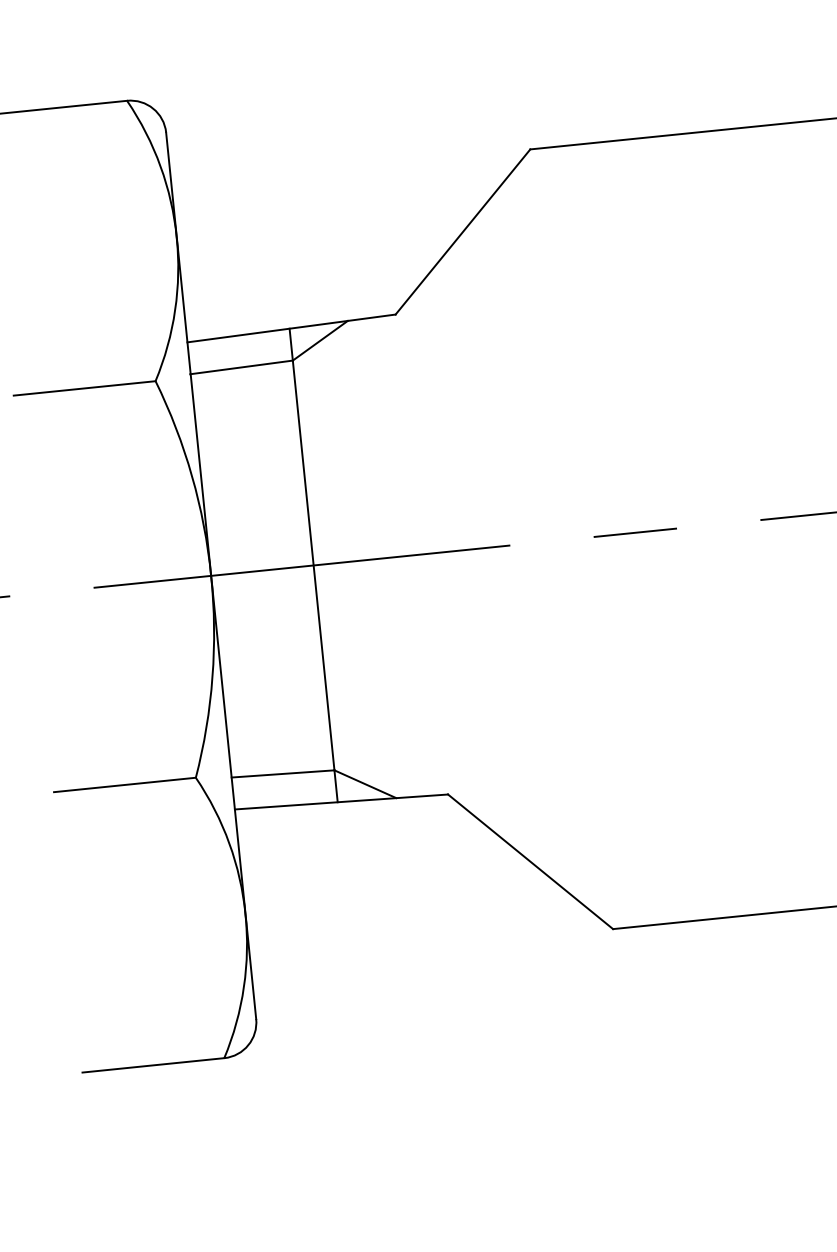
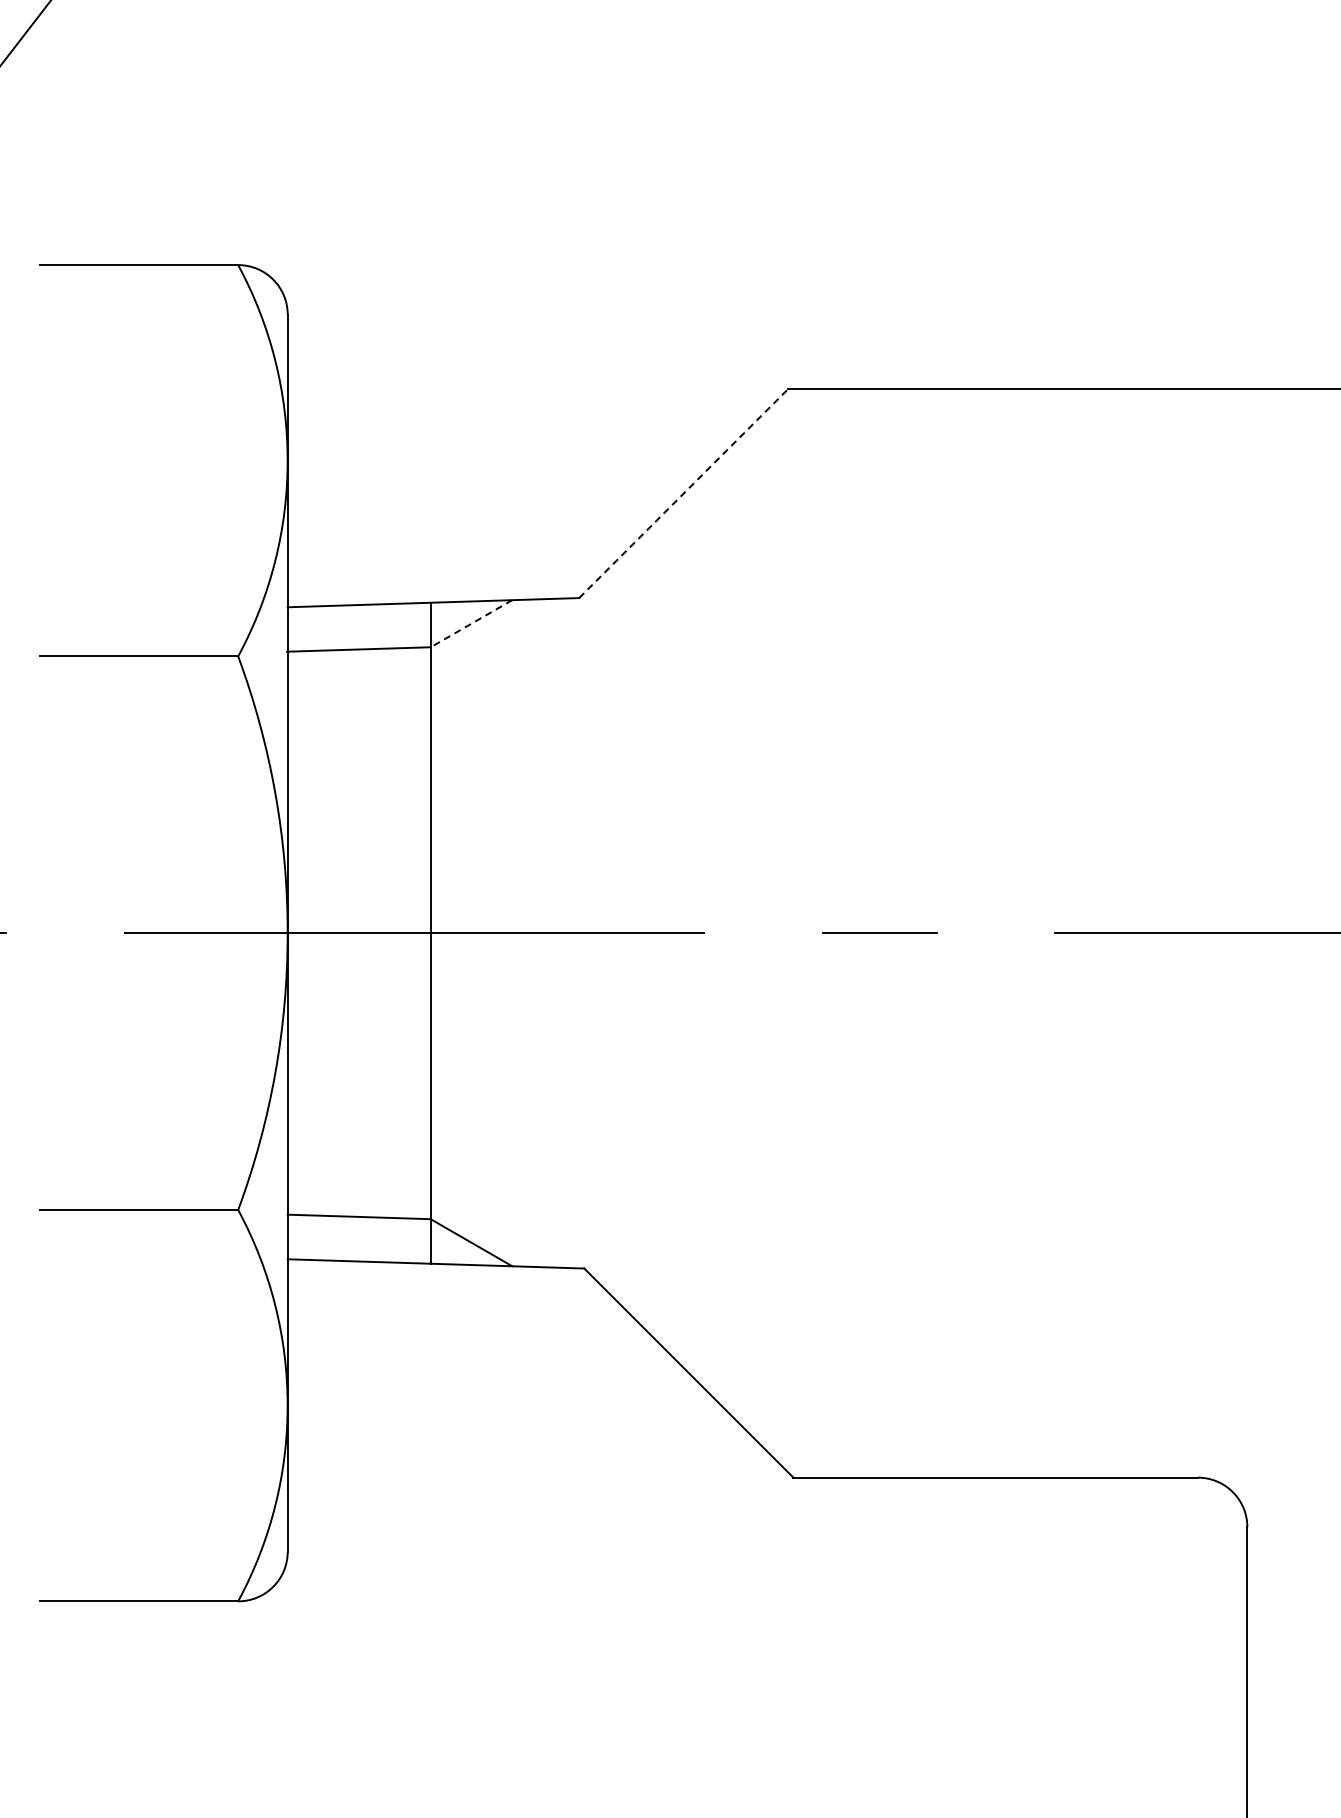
line: (462, 232) -> (683, 493), solid -> dashed
line: (320, 340) -> (471, 623), solid -> dashed

